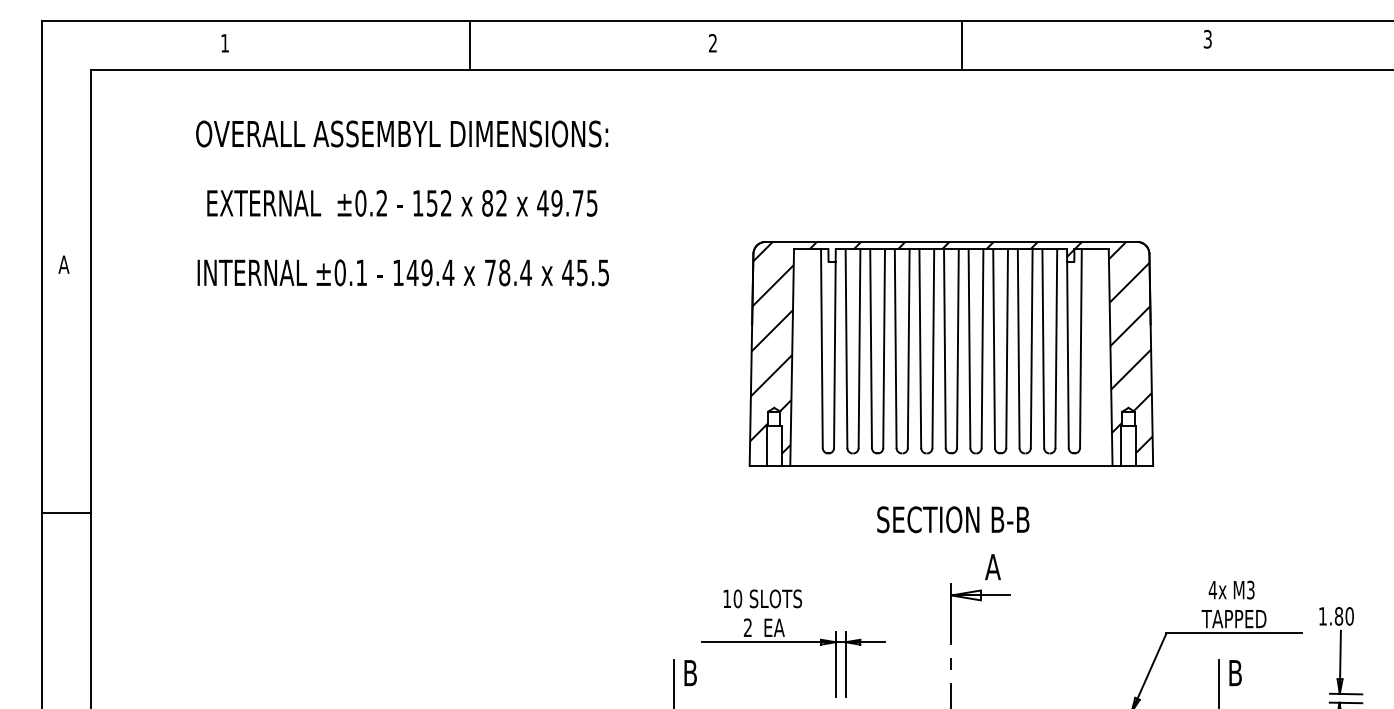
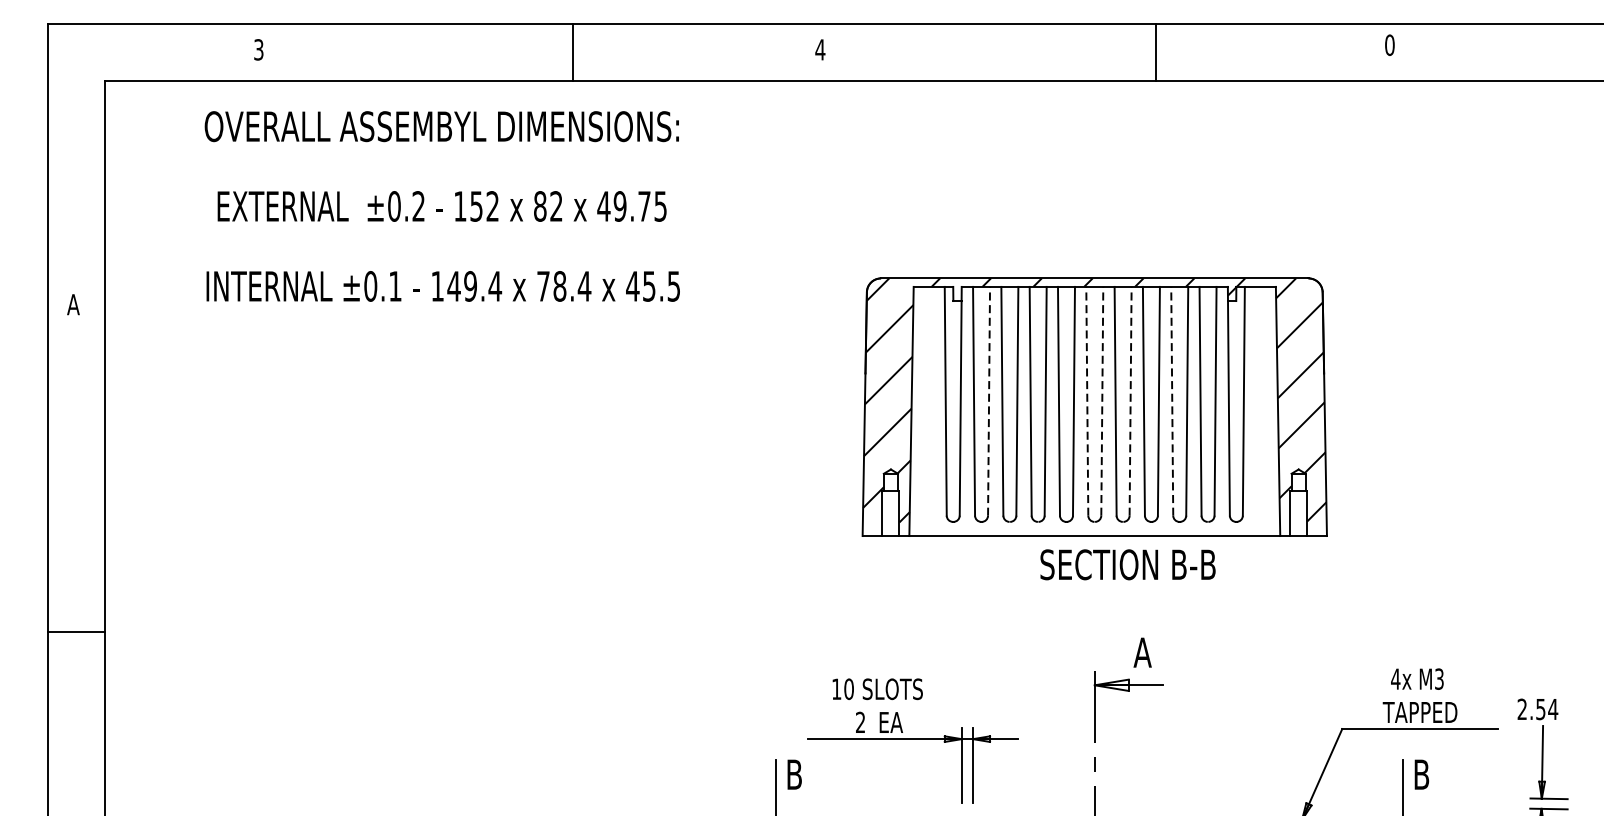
text: (1207, 39) -> (1389, 45), 3 -> 0
text: (225, 43) -> (259, 50), 1 -> 3
text: (712, 43) -> (819, 50), 2 -> 4
line: (469, 45) -> (572, 52), moved
line: (961, 45) -> (1155, 52), moved
text: (402, 203) -> (442, 206), moved
line: (859, 348) -> (989, 401), solid -> dashed
line: (944, 348) -> (1086, 401), solid -> dashed
line: (957, 348) -> (1101, 401), solid -> dashed
line: (982, 348) -> (1130, 401), solid -> dashed
line: (1018, 348) -> (1172, 401), solid -> dashed
line: (66, 513) -> (76, 632), moved
text: (953, 519) -> (1128, 564), moved
text: (1336, 616) -> (1538, 709), 1.80 -> 2.54

